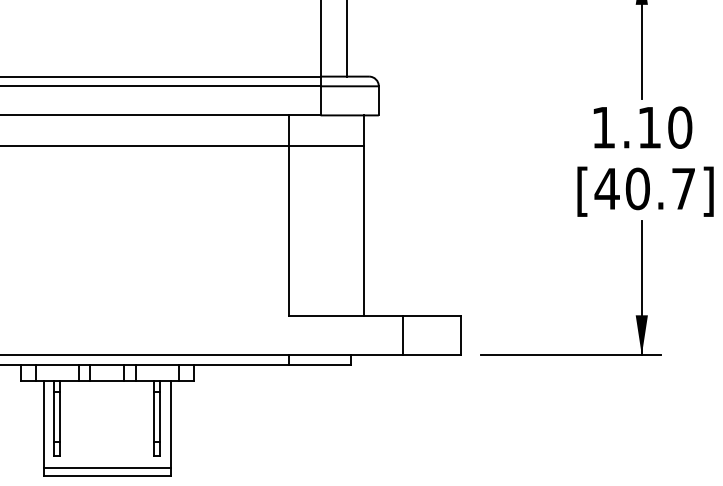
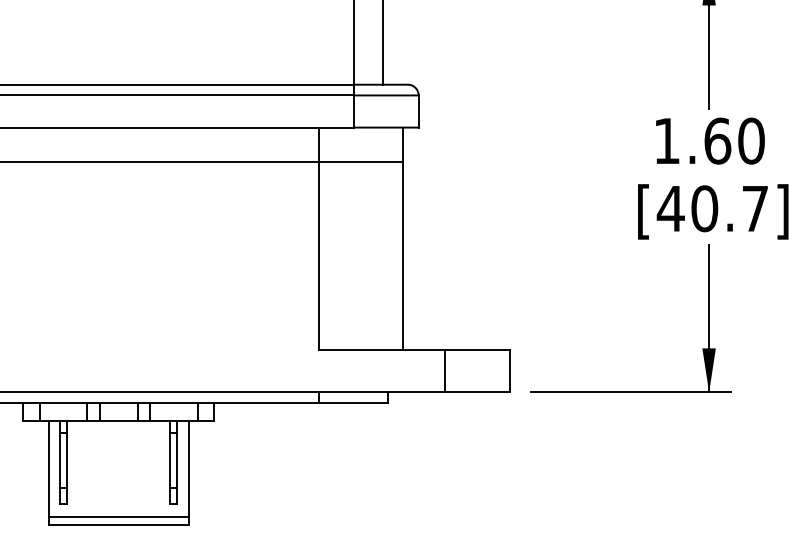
text: (649, 127) -> (717, 140), 1.10 -> 1.60

